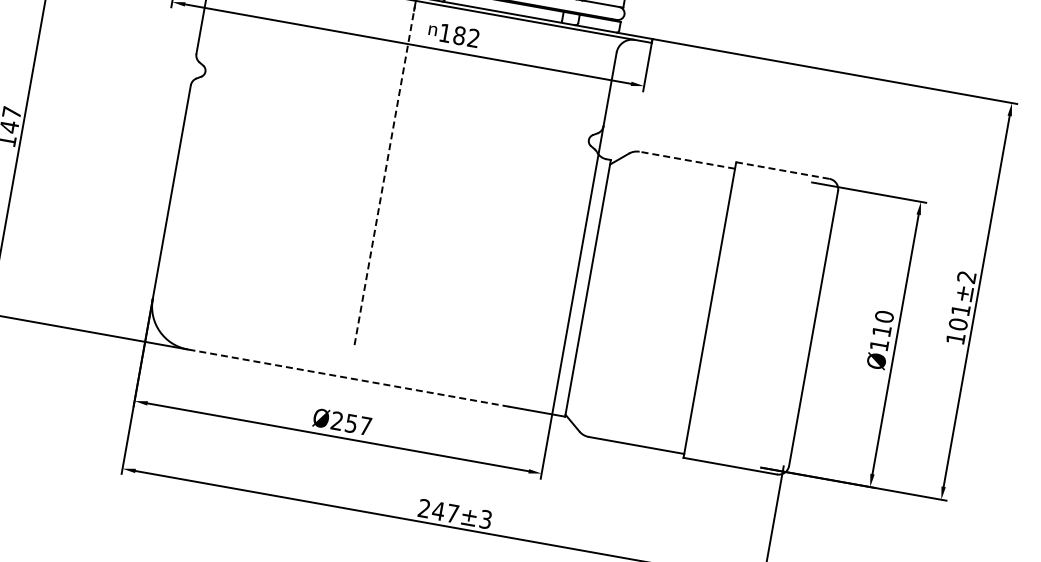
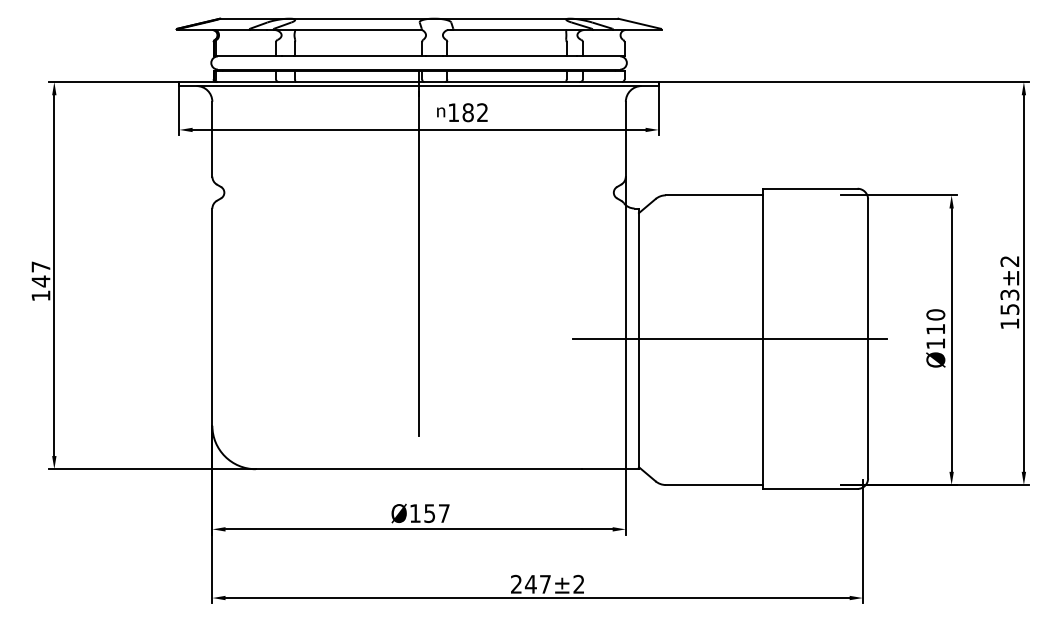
line: (686, 160) -> (713, 195), dashed -> solid
line: (782, 170) -> (809, 188), dashed -> solid
line: (385, 175) -> (419, 263), dashed -> solid
line: (677, 303) -> (729, 338), added
text: (959, 317) -> (1009, 302), 101 -> 153
line: (348, 378) -> (418, 469), dashed -> solid
text: (336, 420) -> (414, 513), 257 -> 157
text: (485, 519) -> (578, 584), ±3 -> ±2

